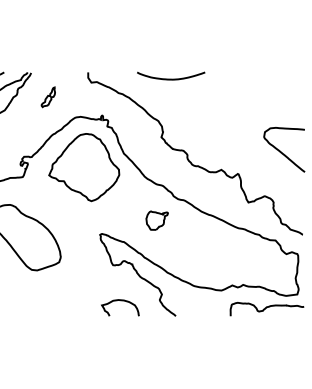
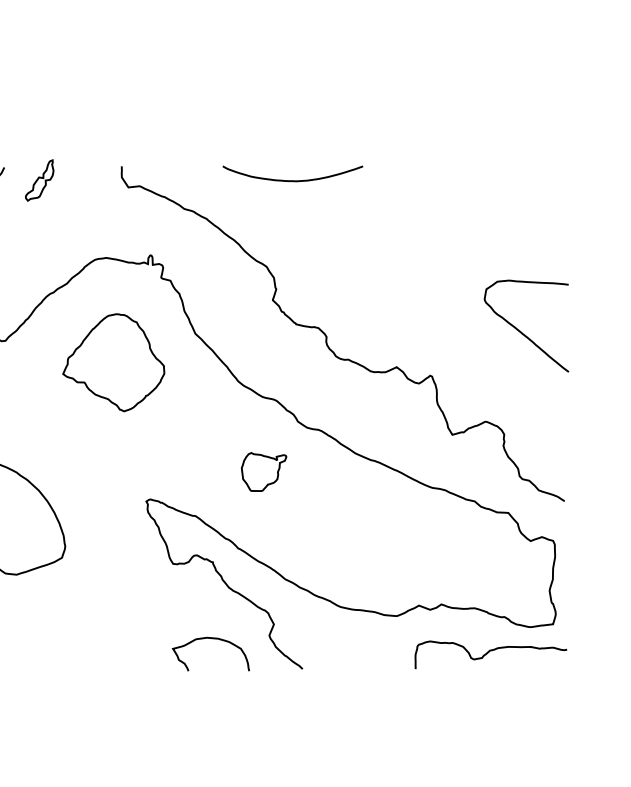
part: (47, 97) -> (37, 180), moved
part: (84, 167) -> (114, 362), size x0.7
curve: (120, 301) -> (211, 640), moved

